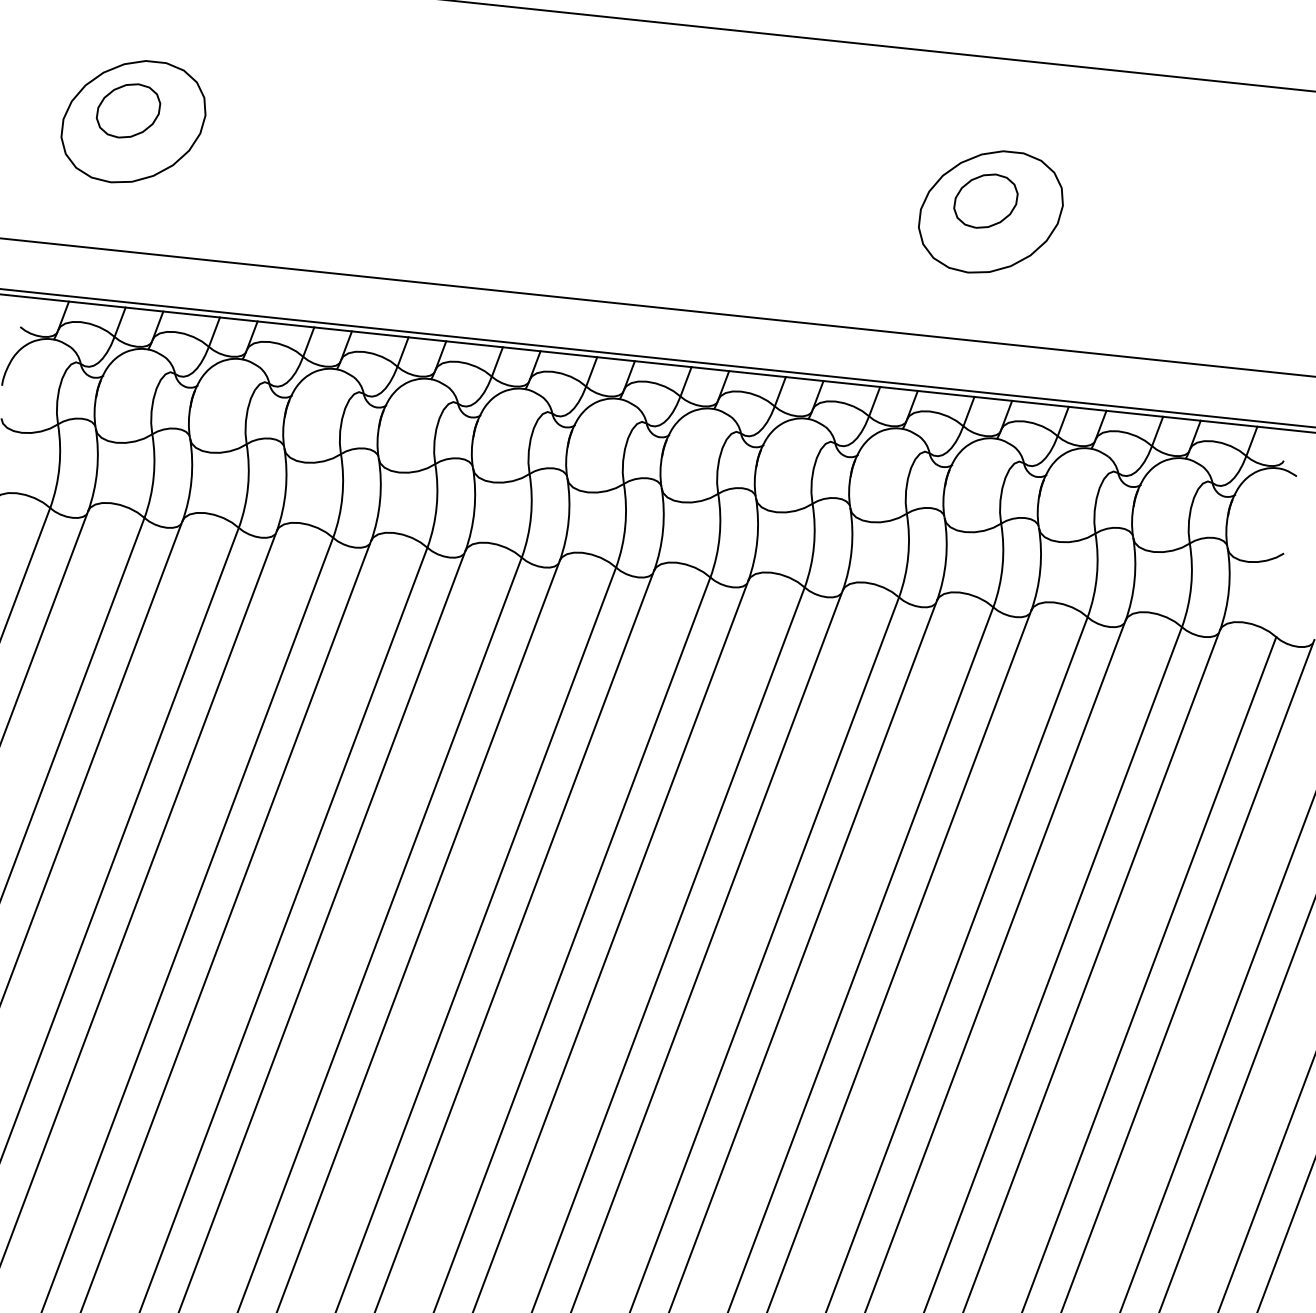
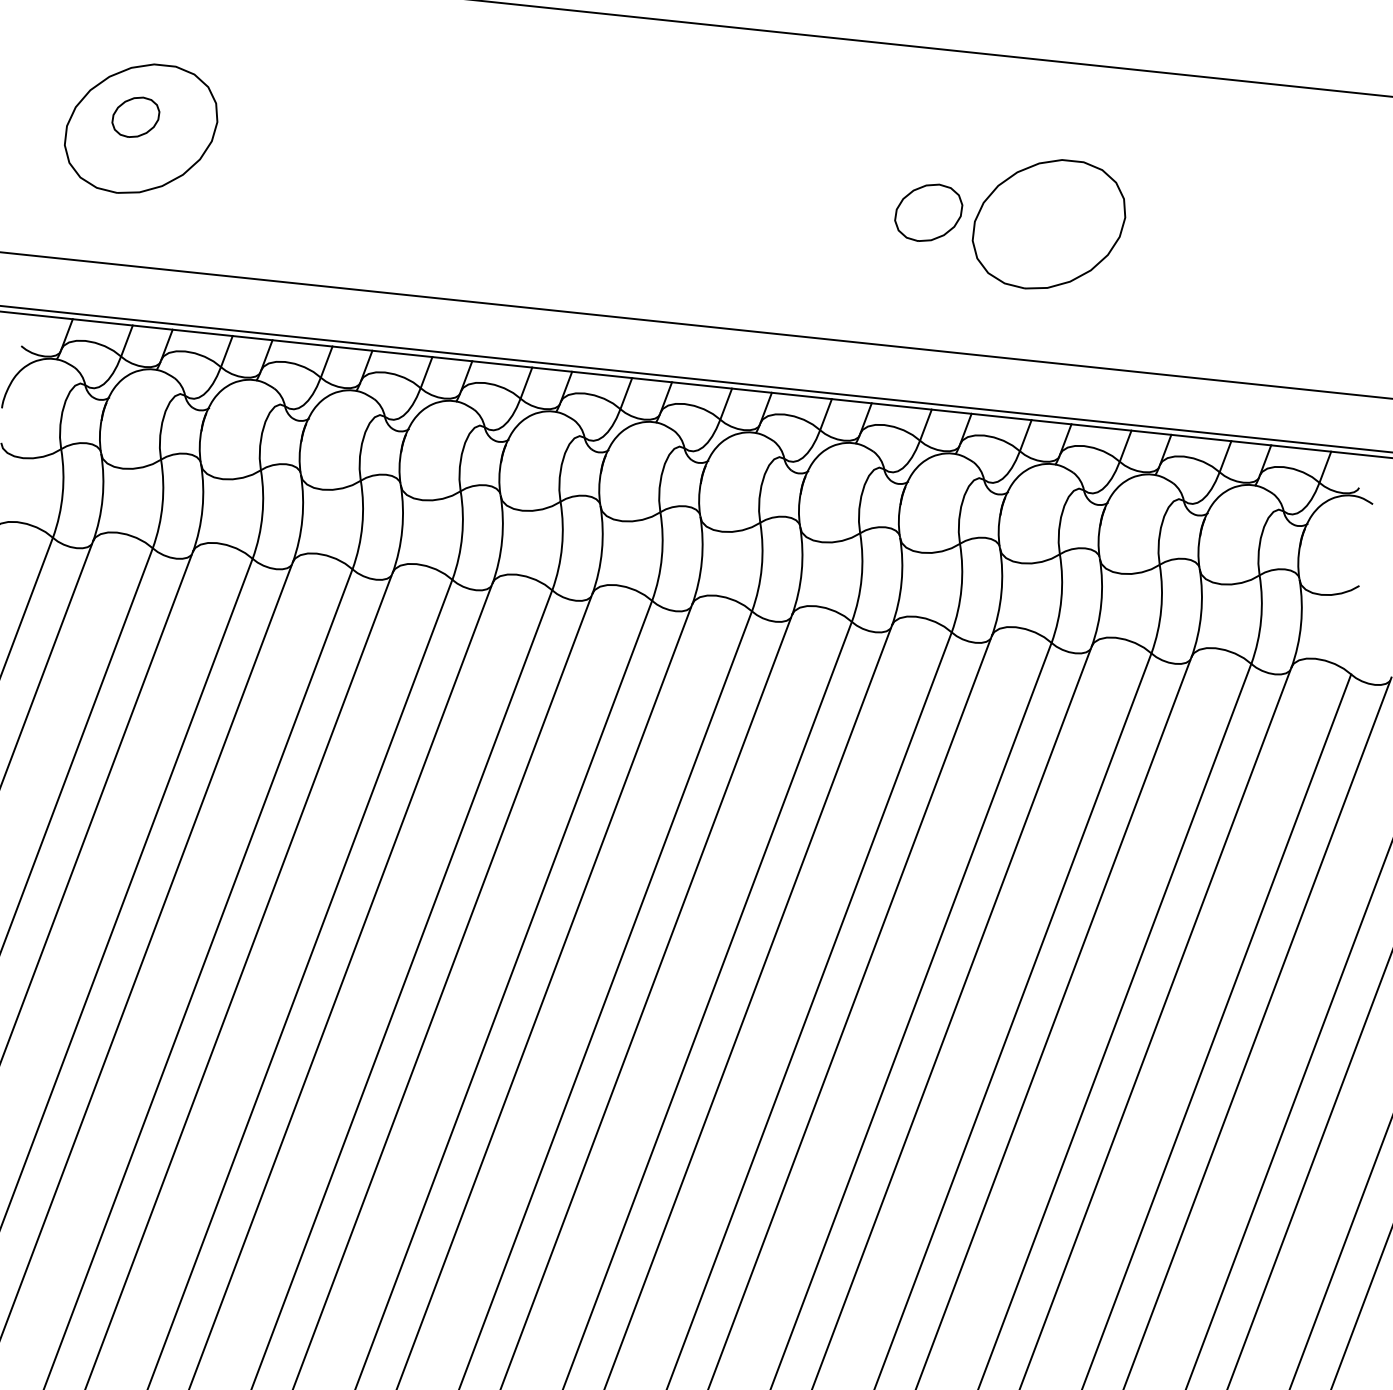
part: (128, 111) -> (135, 117), size x0.7
part: (985, 200) -> (928, 212), moved

